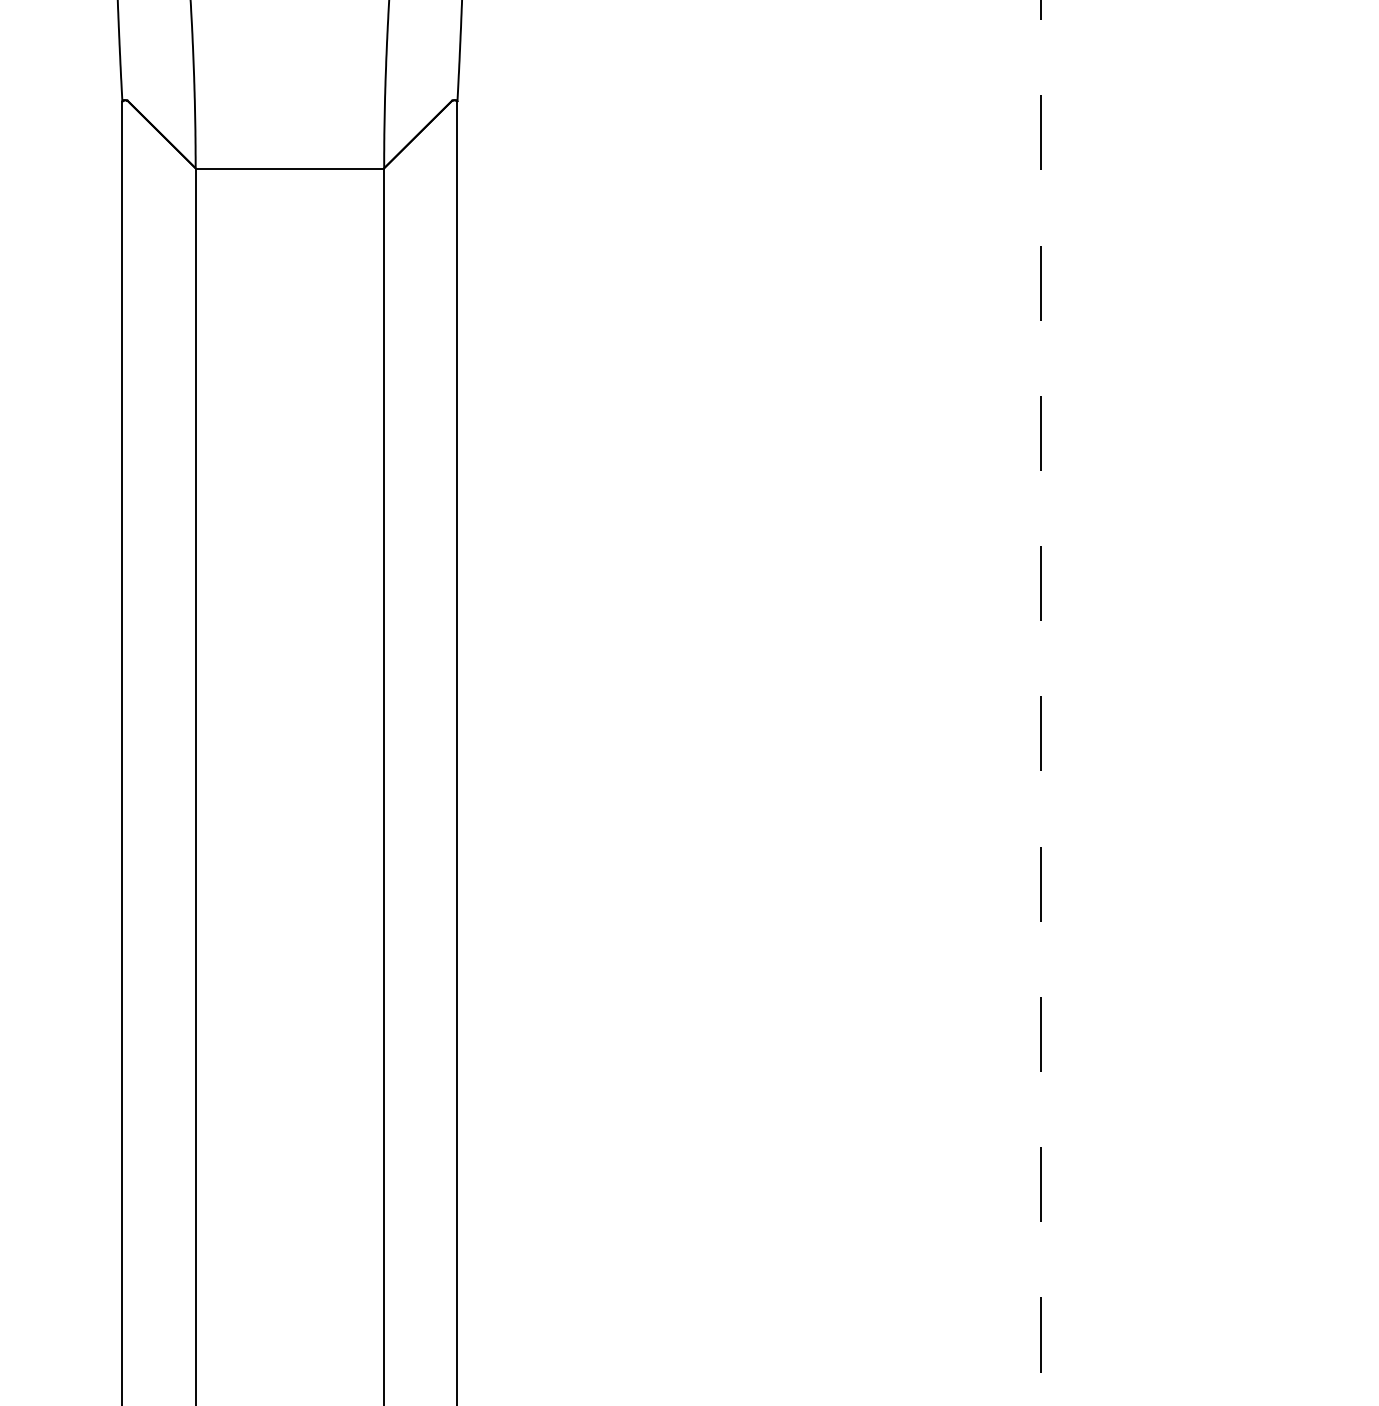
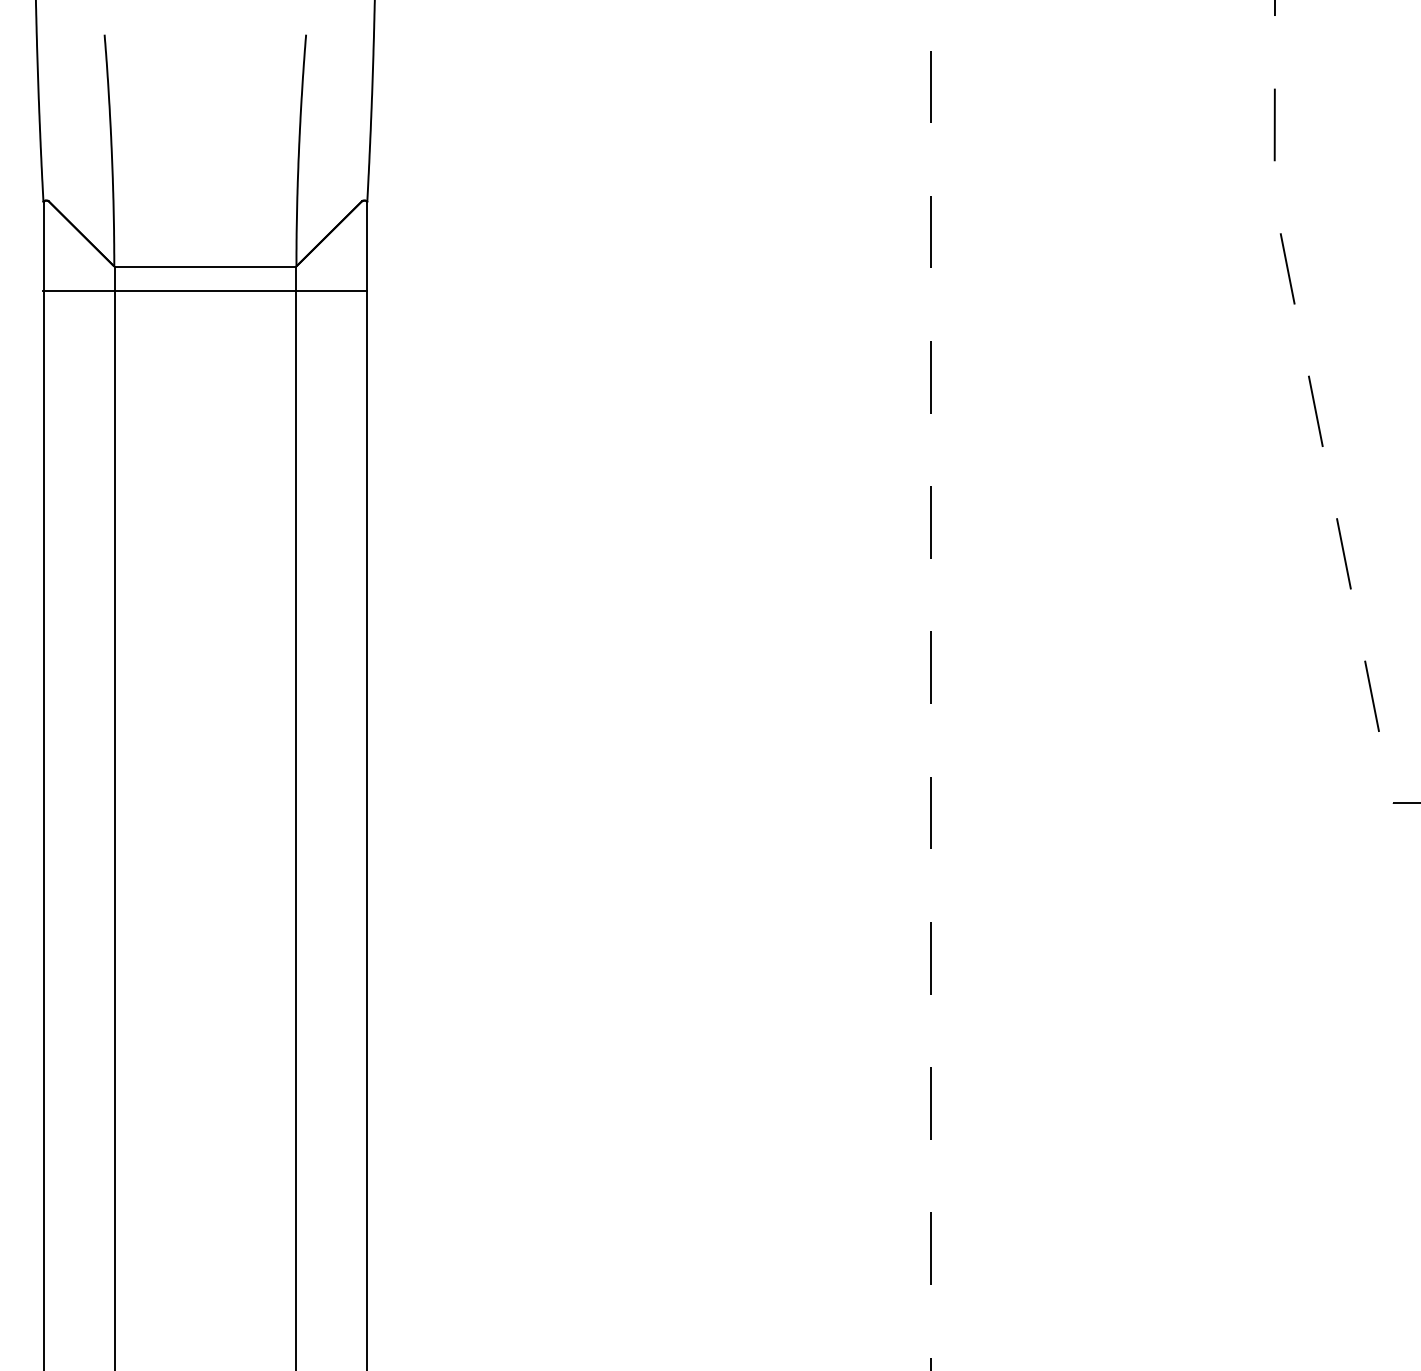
line: (289, 193) -> (204, 290), added

